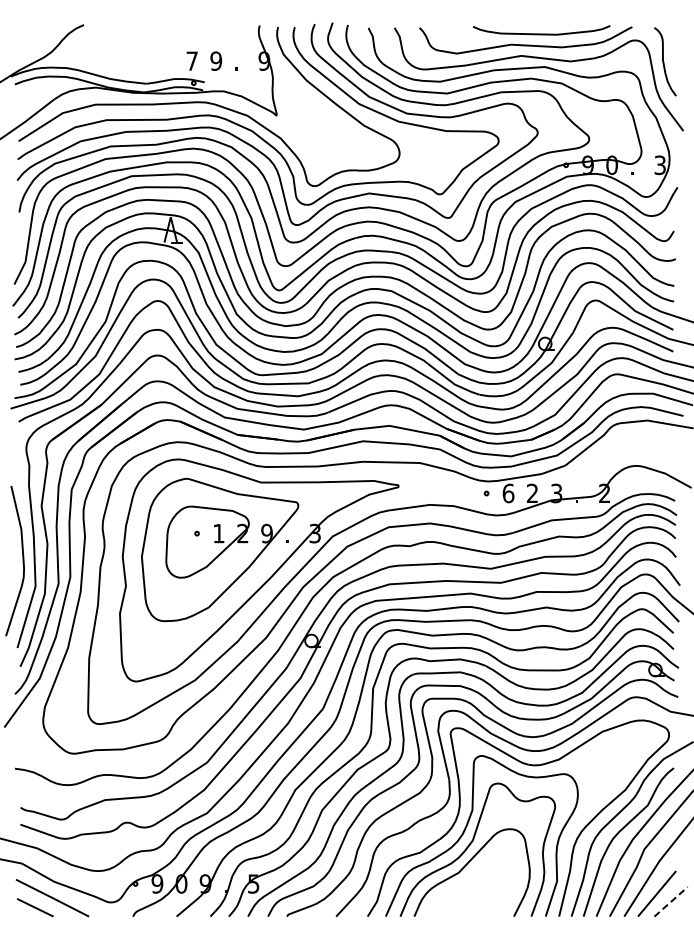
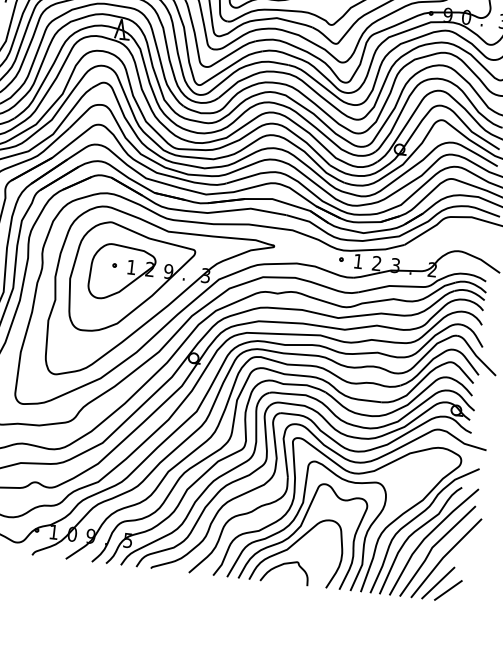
text: (508, 493) -> (358, 261), 6 -> 1
text: (157, 883) -> (53, 531), 9 -> 1
curve: (455, 893) -> (282, 565), added
line: (671, 901) -> (448, 590), dashed -> solid

